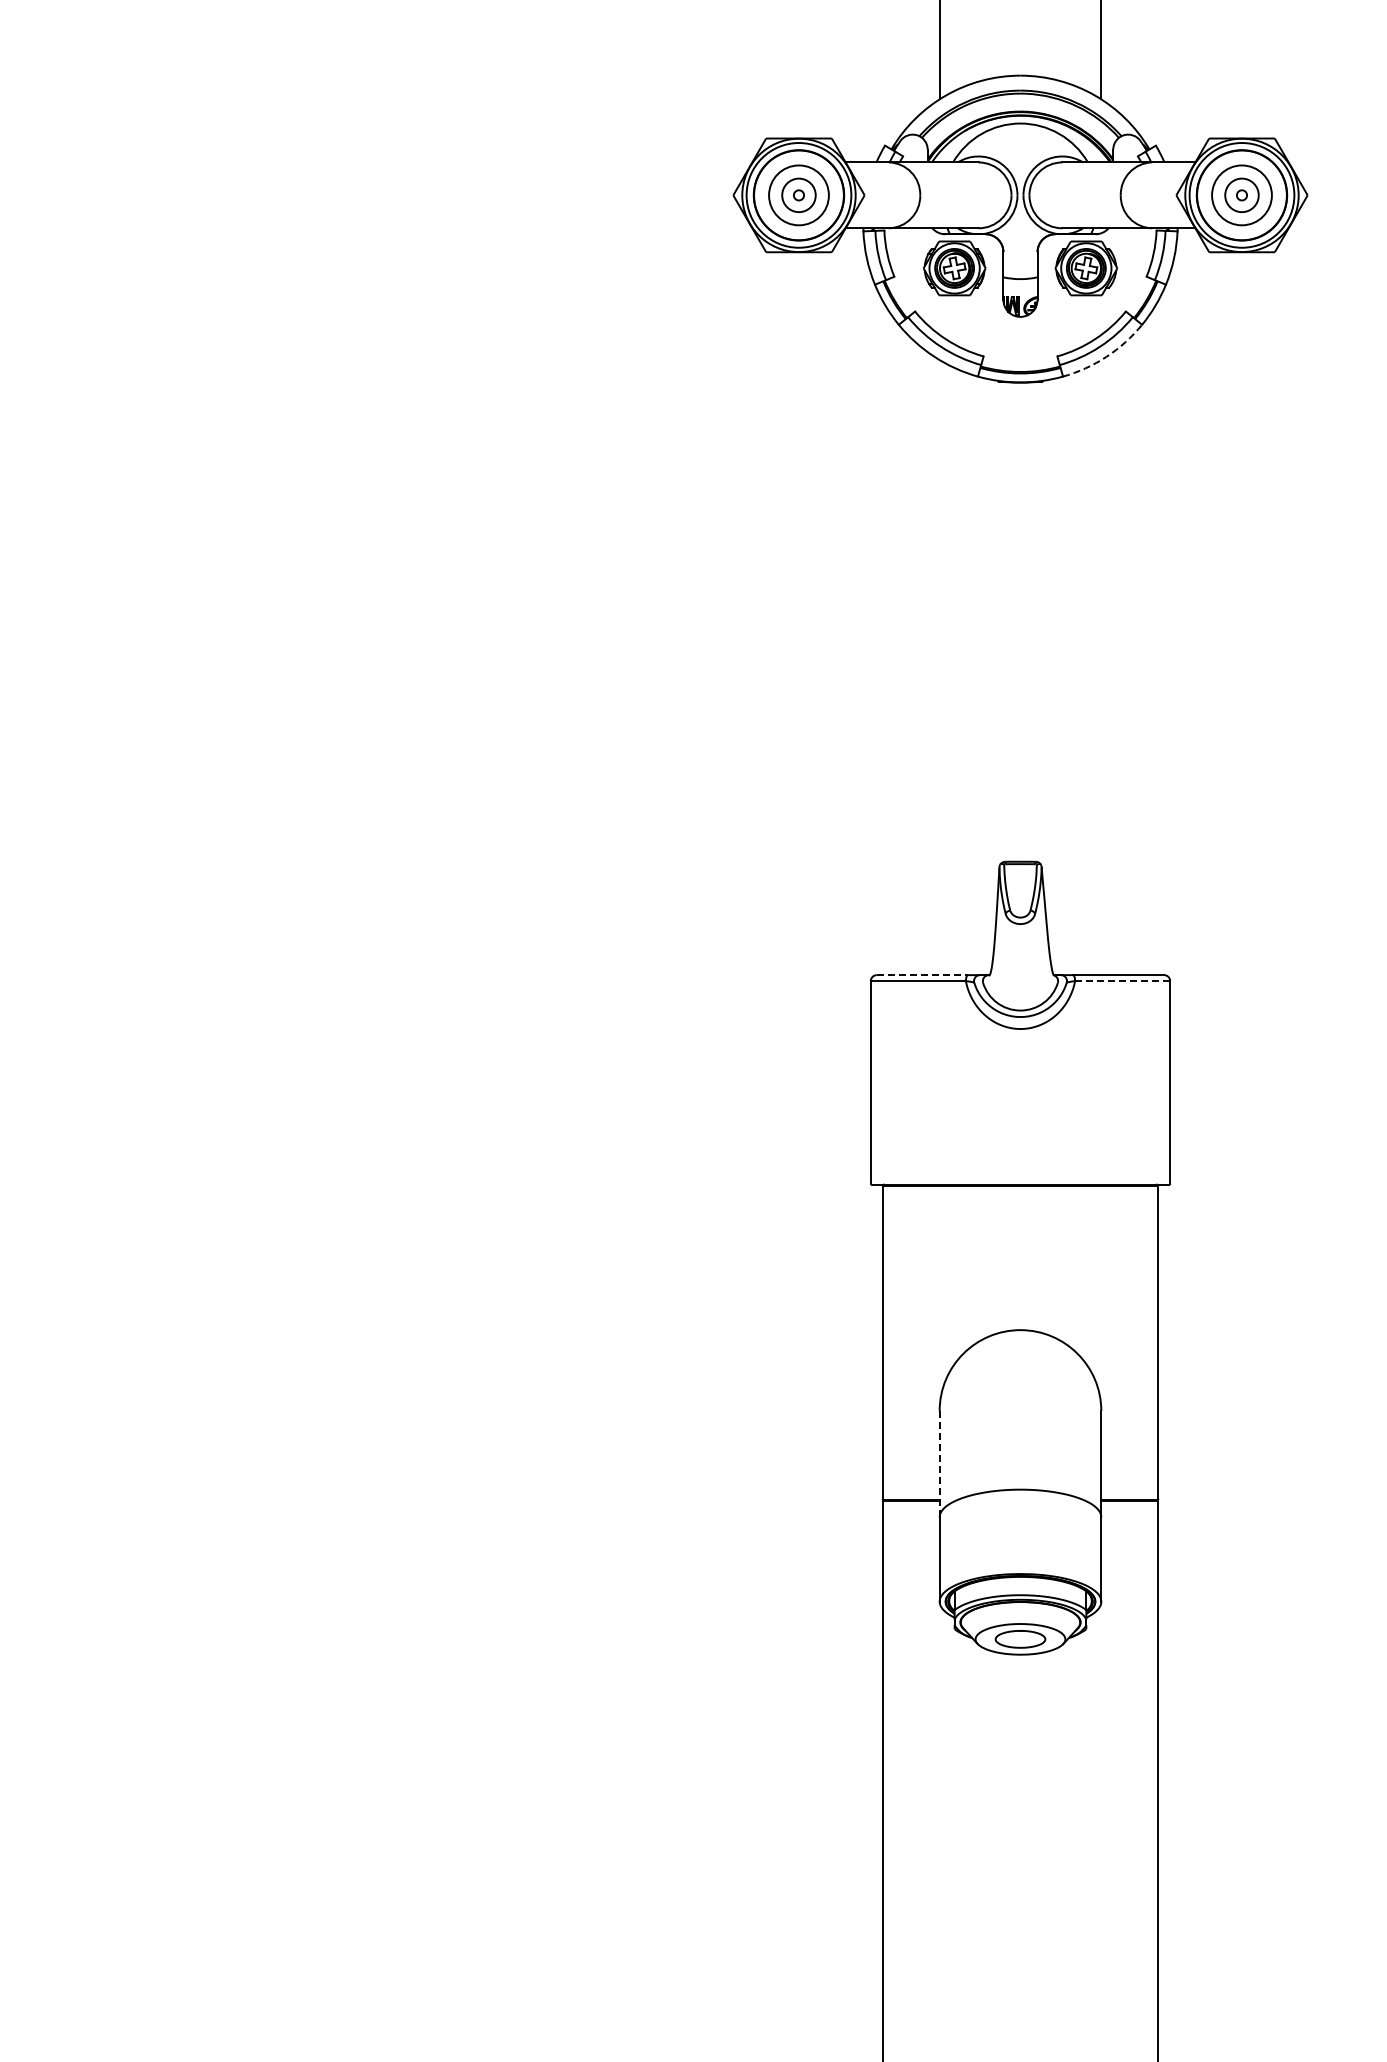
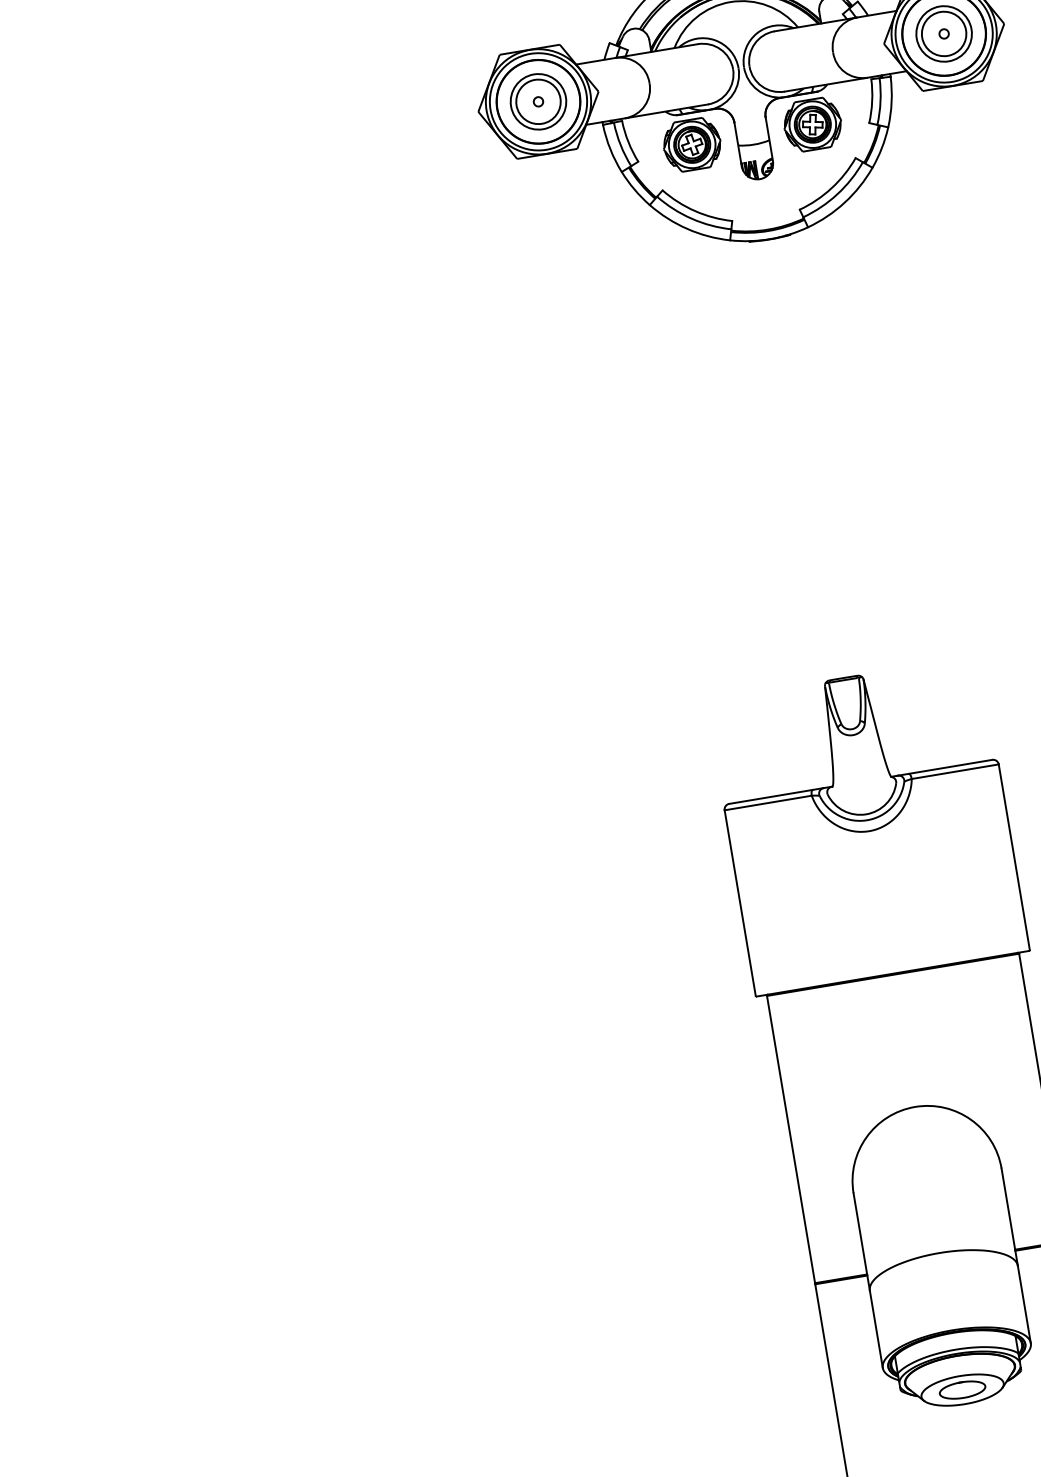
circle: (798, 195) -> (538, 102), size x1.43
circle: (1241, 195) -> (943, 34), size x1.43
arc: (1106, 356) -> (844, 202), dashed -> solid
line: (922, 975) -> (771, 797), dashed -> solid
line: (1122, 981) -> (955, 772), dashed -> solid
line: (939, 1464) -> (861, 1242), dashed -> solid

